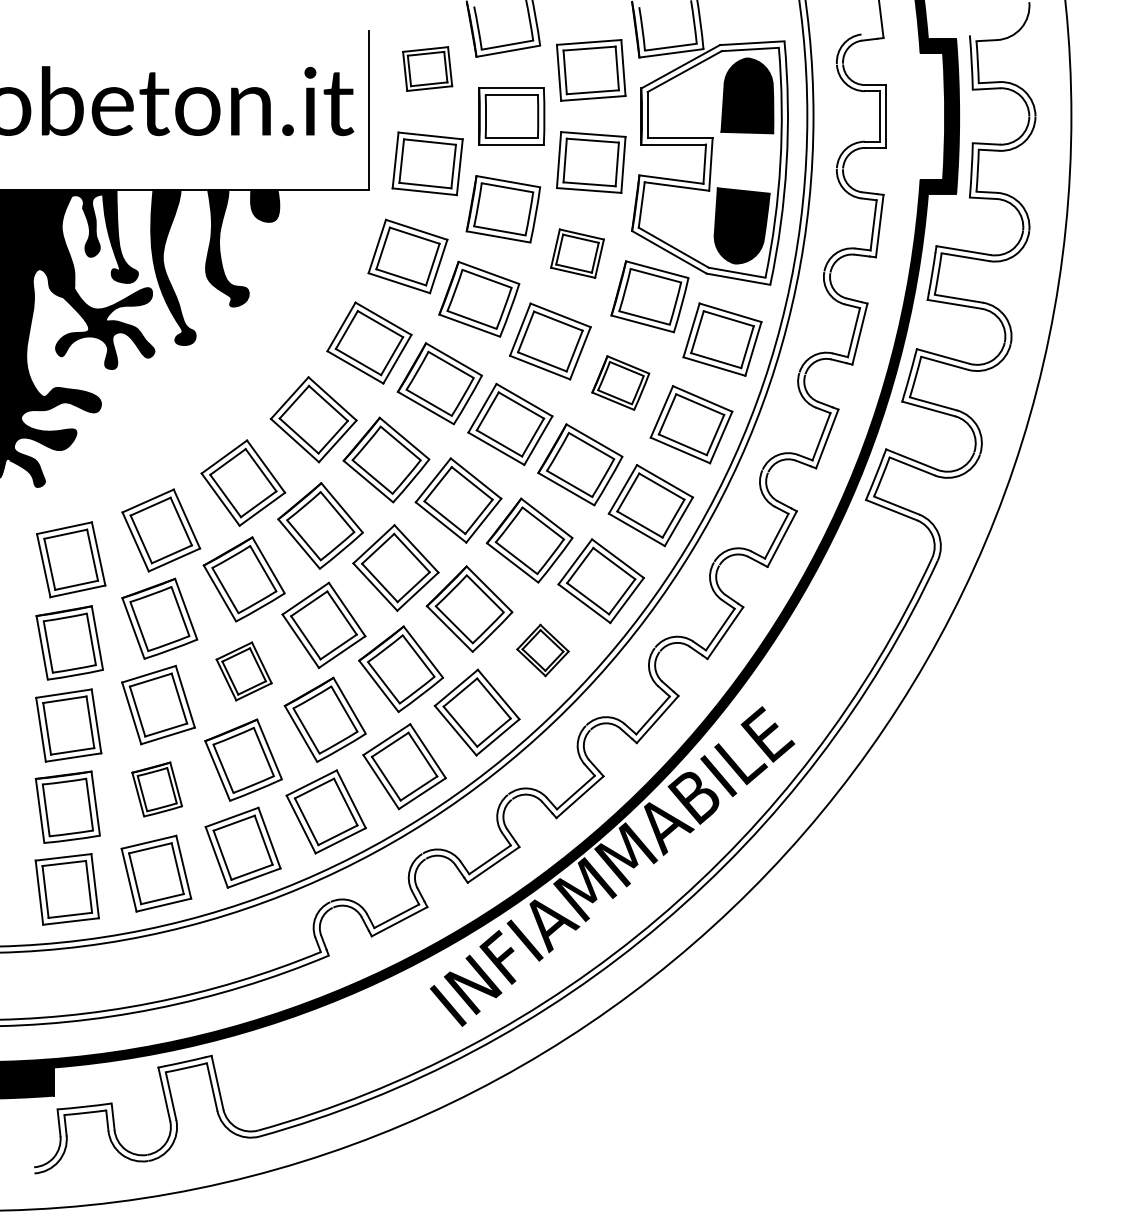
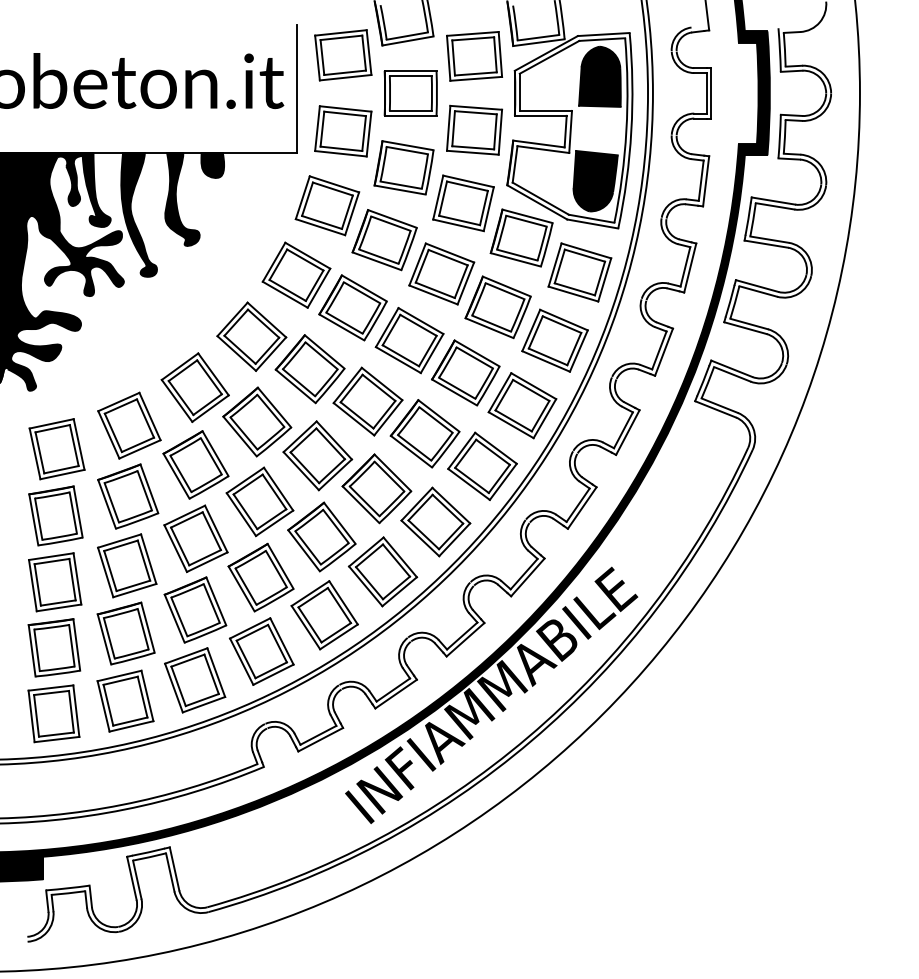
part: (427, 68) -> (343, 54), size x1.43
part: (577, 253) -> (463, 203), size x1.43
part: (620, 382) -> (498, 306), size x1.43
part: (542, 650) -> (435, 522), size x1.67
part: (243, 671) -> (195, 538), size x1.43
part: (156, 789) -> (125, 633), size x1.43

